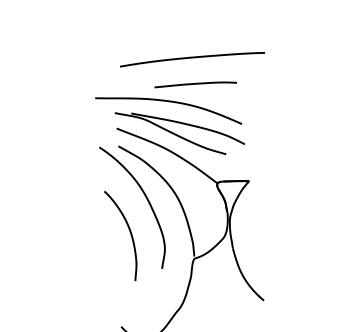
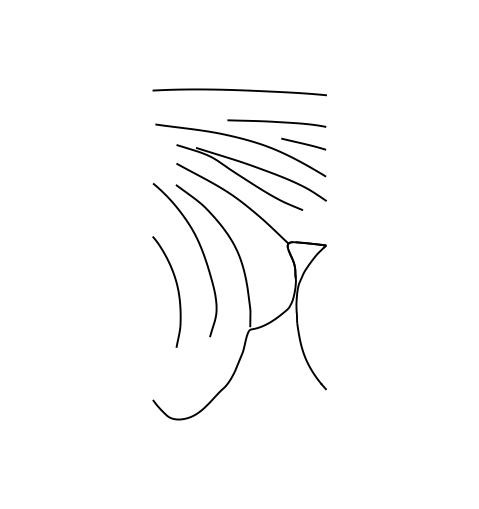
curve: (192, 58) -> (239, 91), moved
line: (219, 98) -> (303, 143), added

